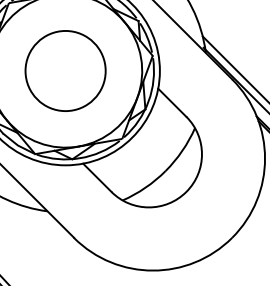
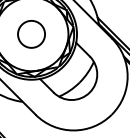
circle: (65, 71) -> (31, 34), size x0.7

